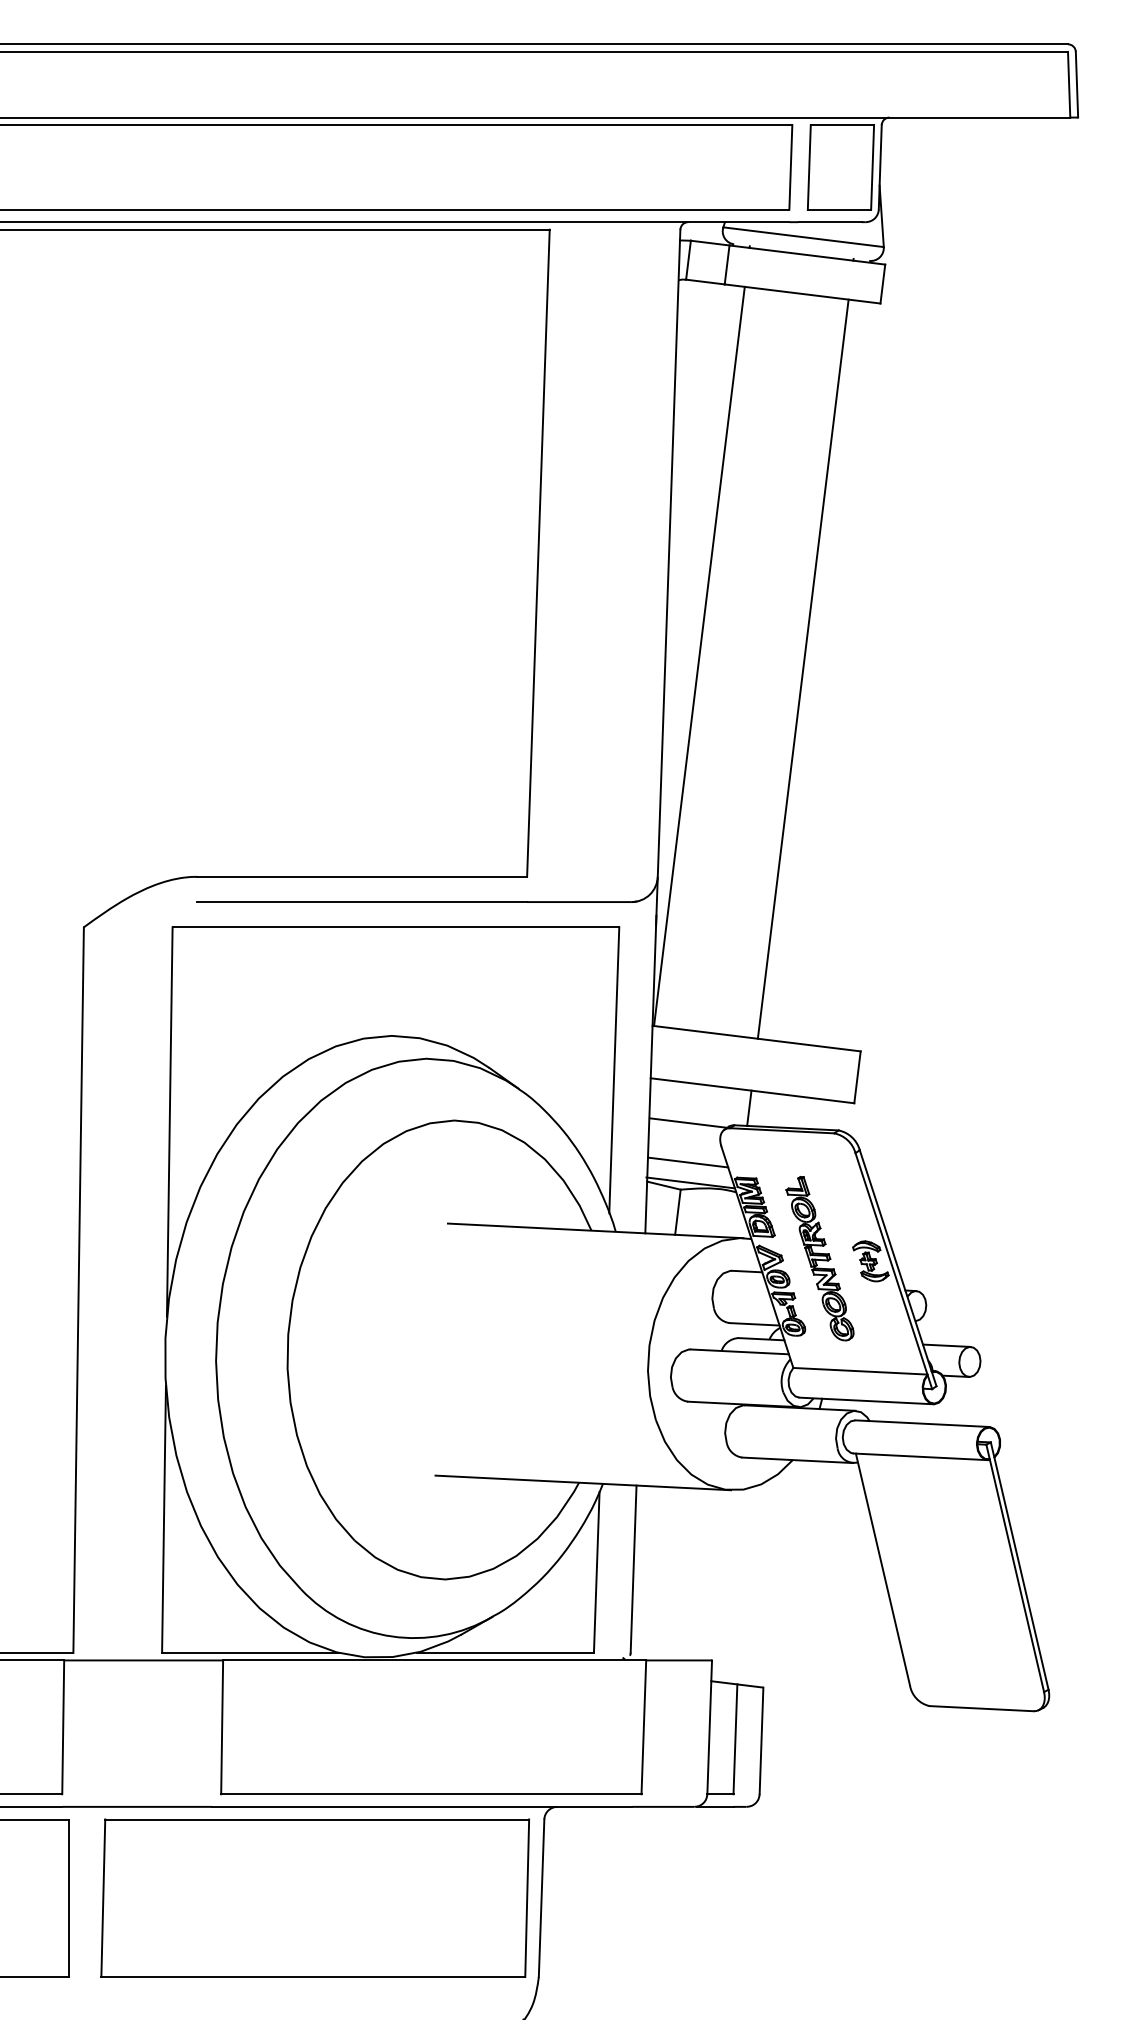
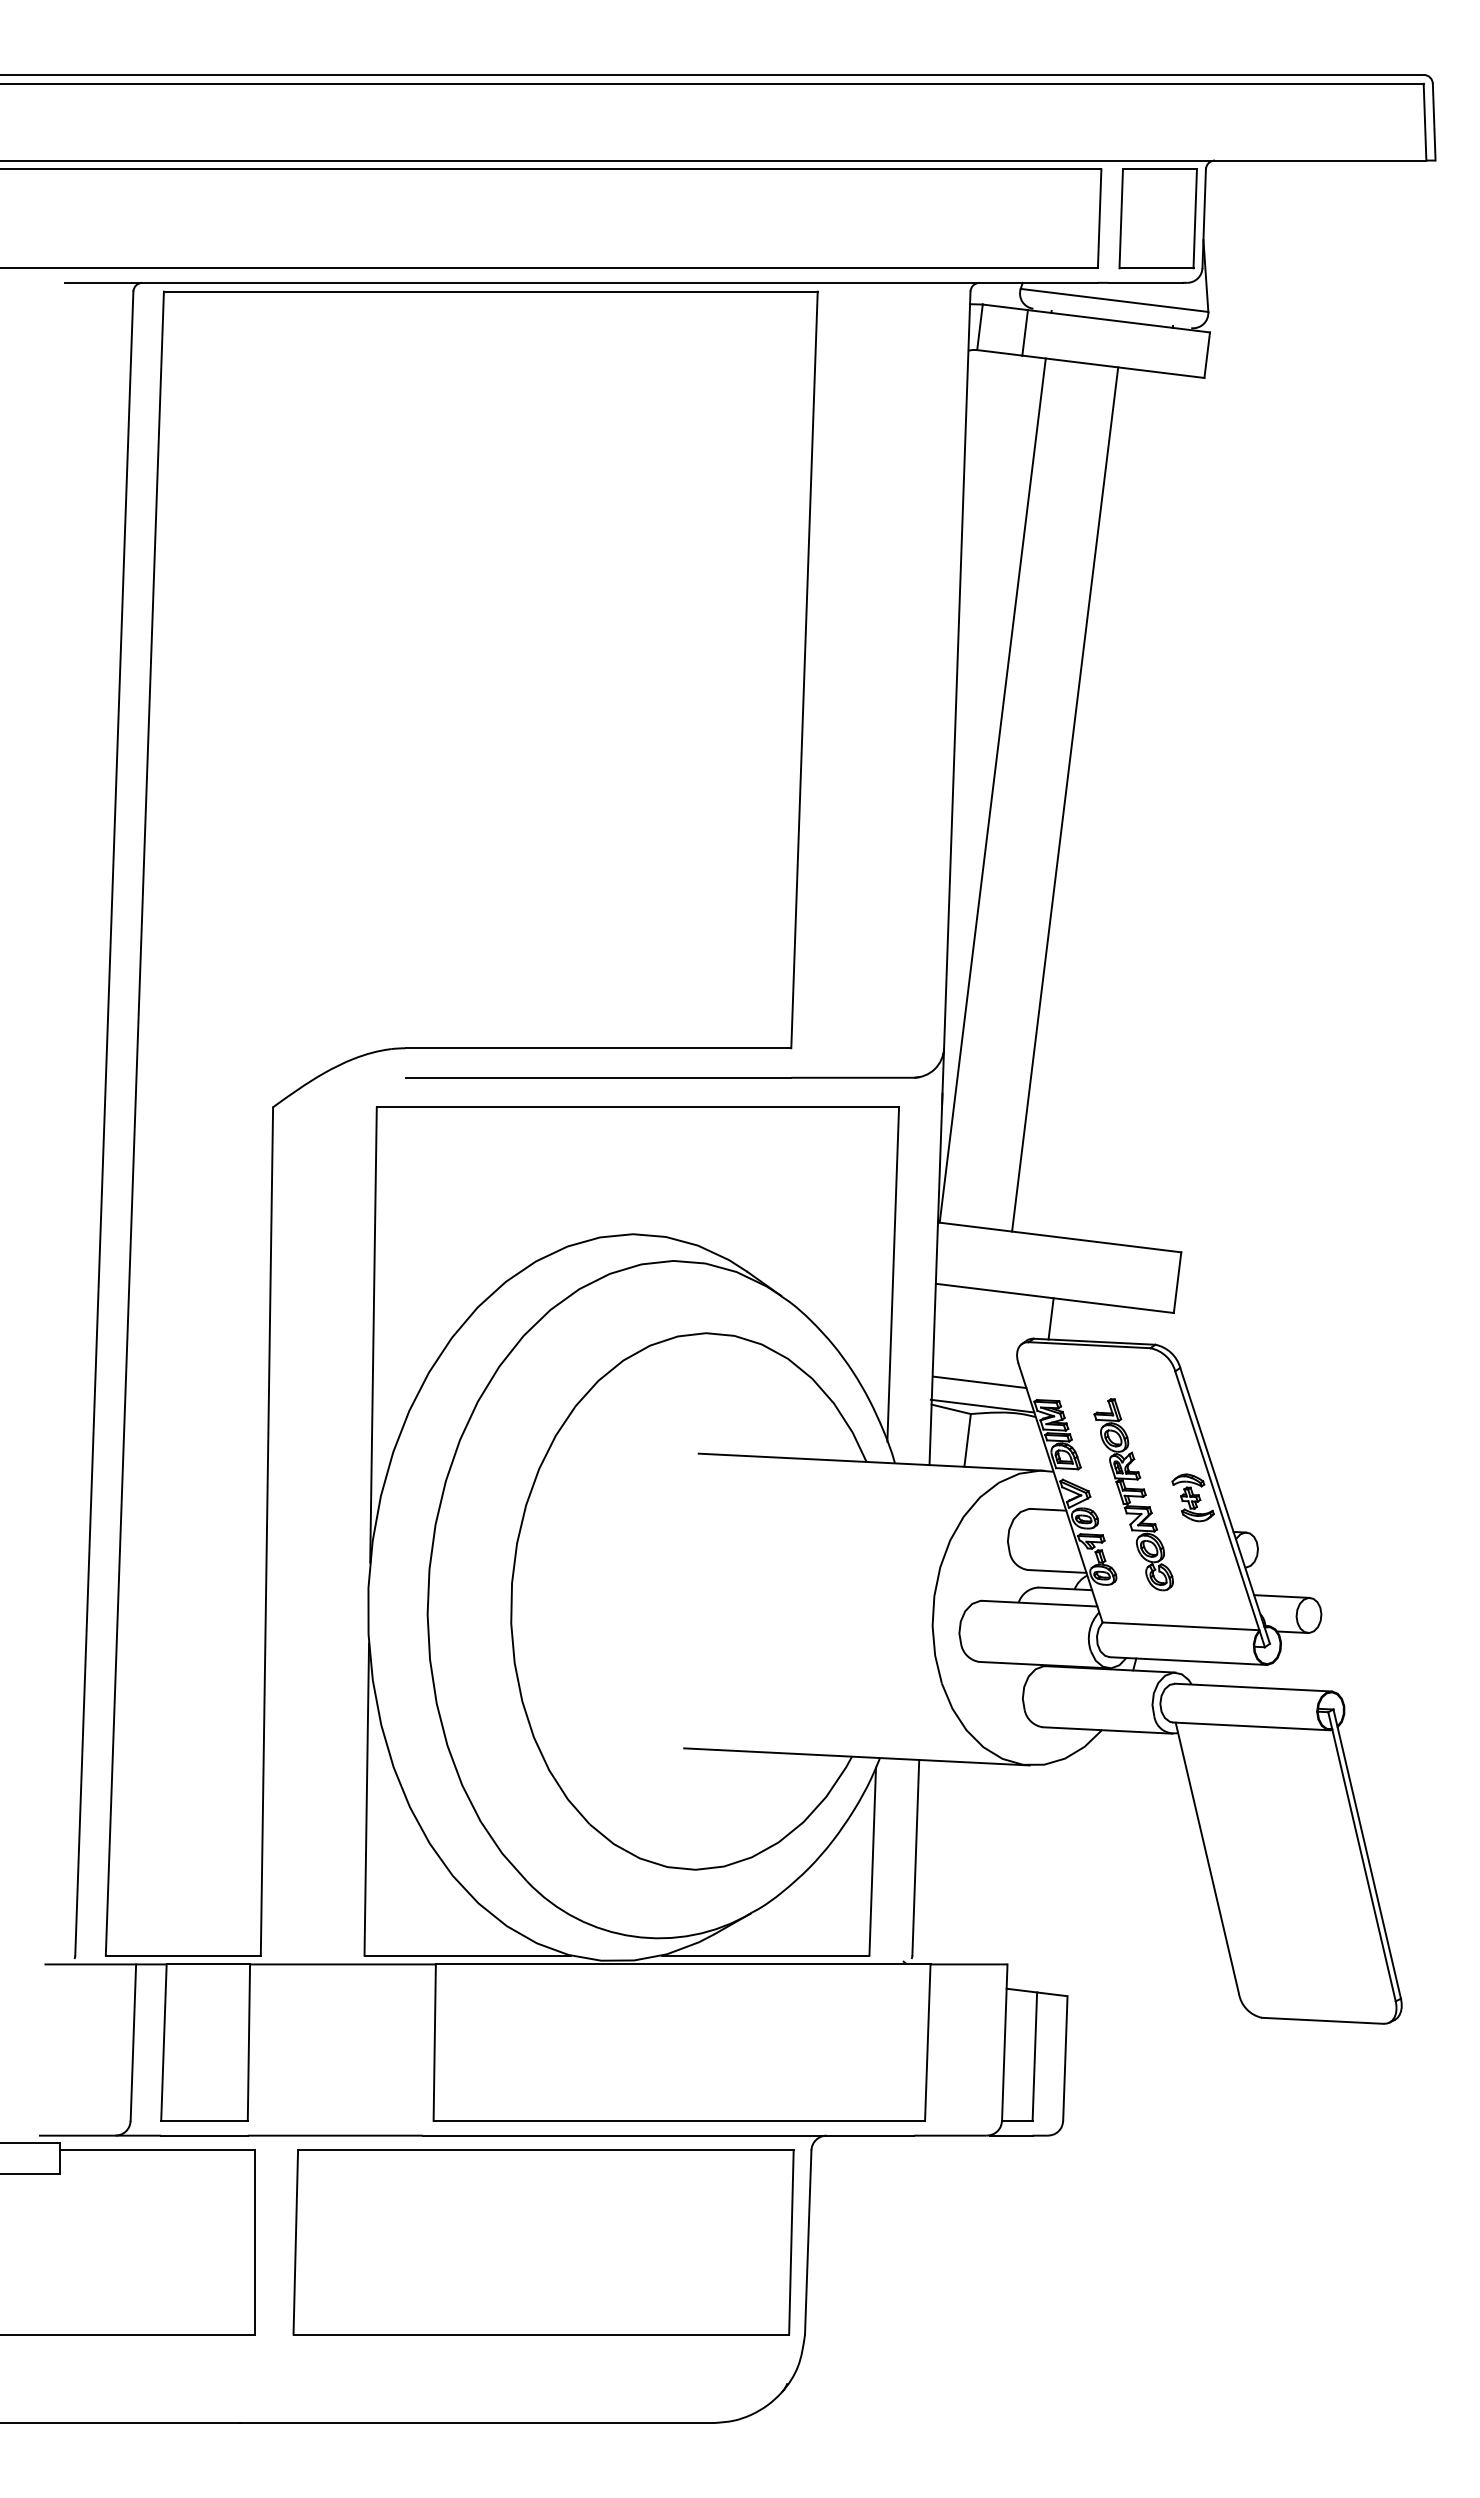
line: (803, 669) -> (1065, 799), moved
line: (688, 1122) -> (979, 1335), removed

